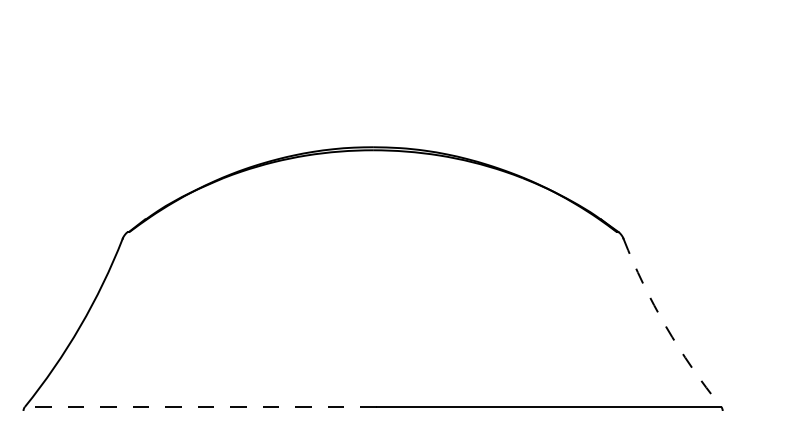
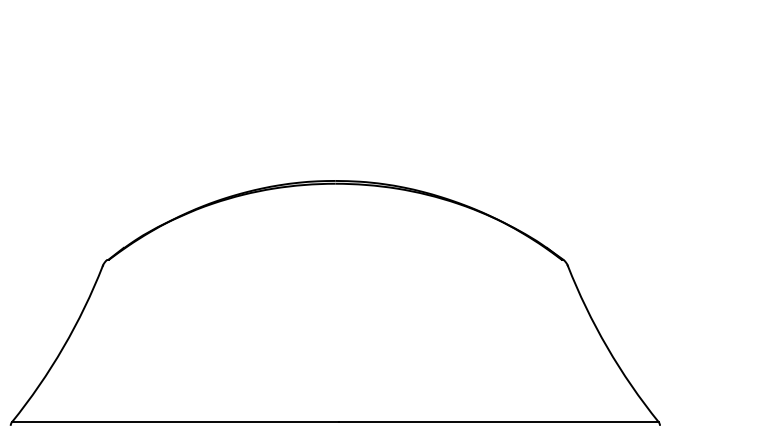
arc: (666, 326) -> (607, 347), dashed -> solid
line: (199, 407) -> (174, 422), dashed -> solid

